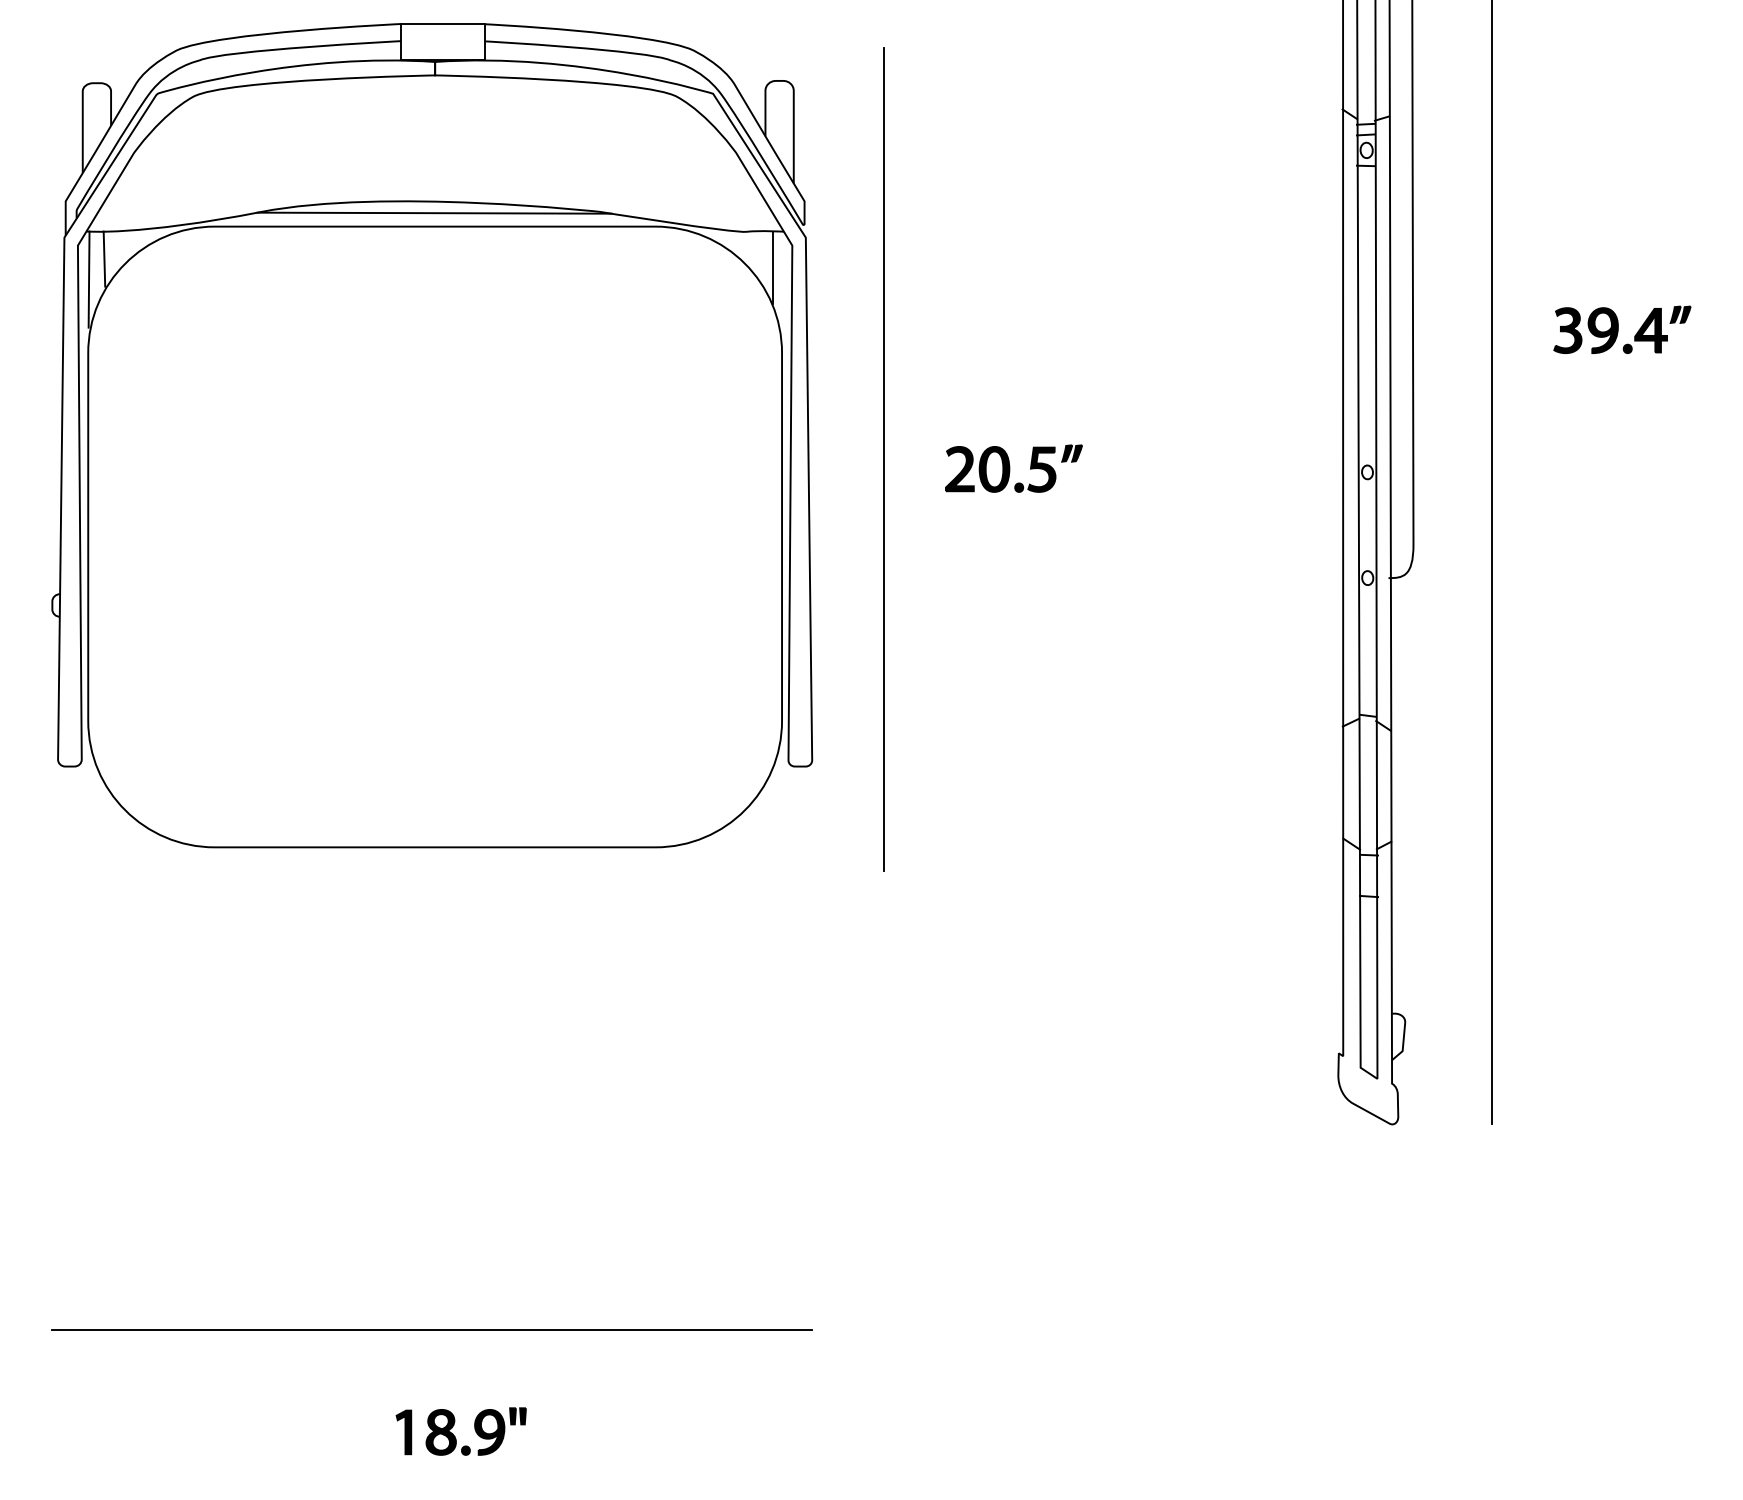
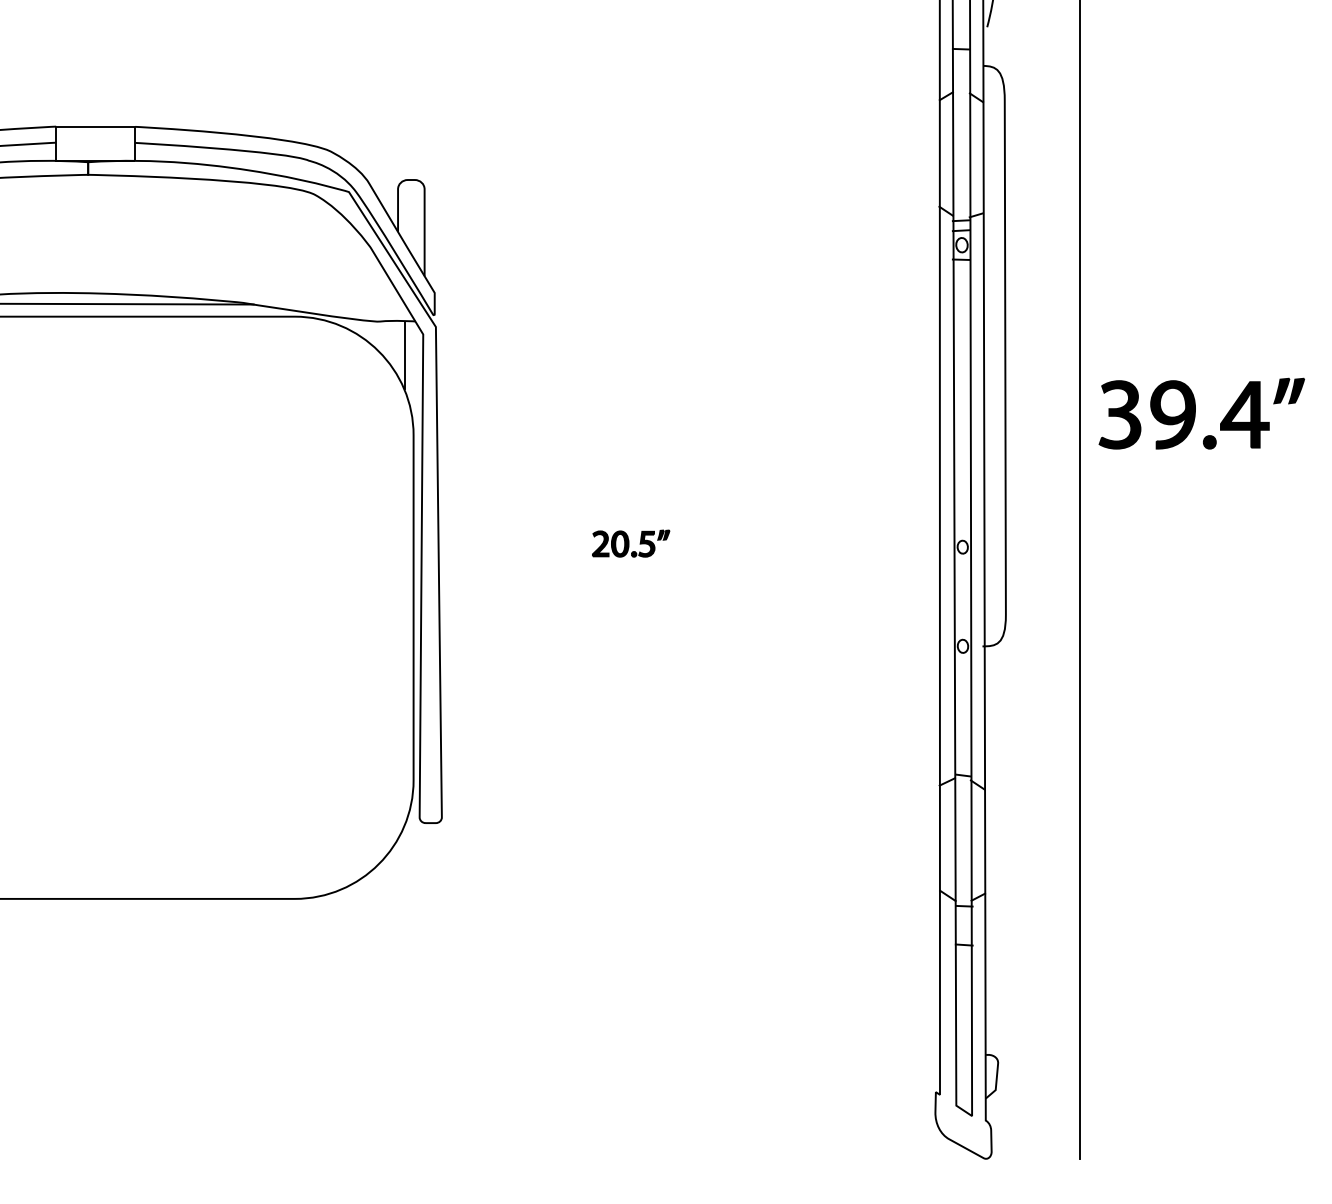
part: (1622, 329) -> (1201, 413), size x1.6
line: (883, 459) -> (508, 535), removed
part: (1013, 468) -> (630, 543), size x0.6

